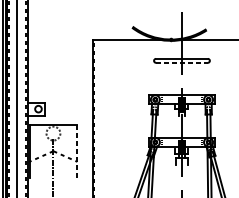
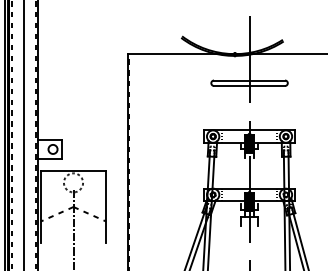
line: (181, 62) -> (249, 85), dashed -> solid
line: (77, 151) -> (106, 207), dashed -> solid

